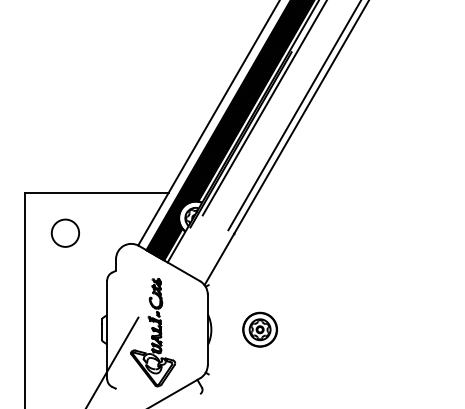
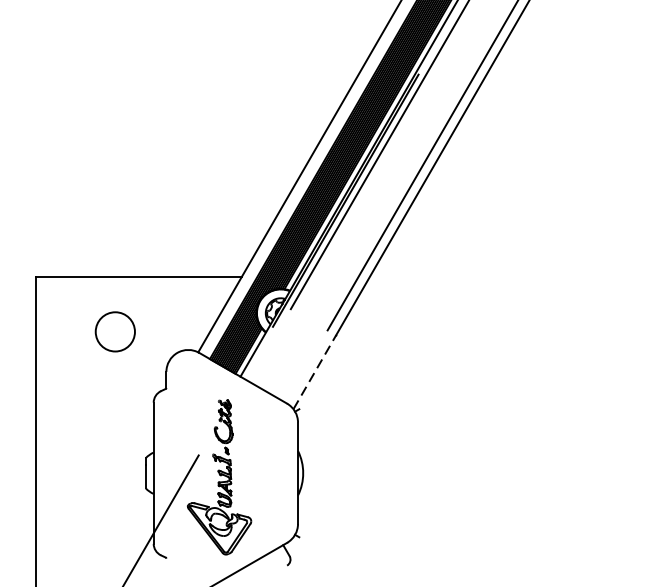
circle: (64, 232) -> (113, 330), moved
line: (219, 259) -> (314, 372), solid -> dashed
part: (259, 329) -> (372, 472), removed

